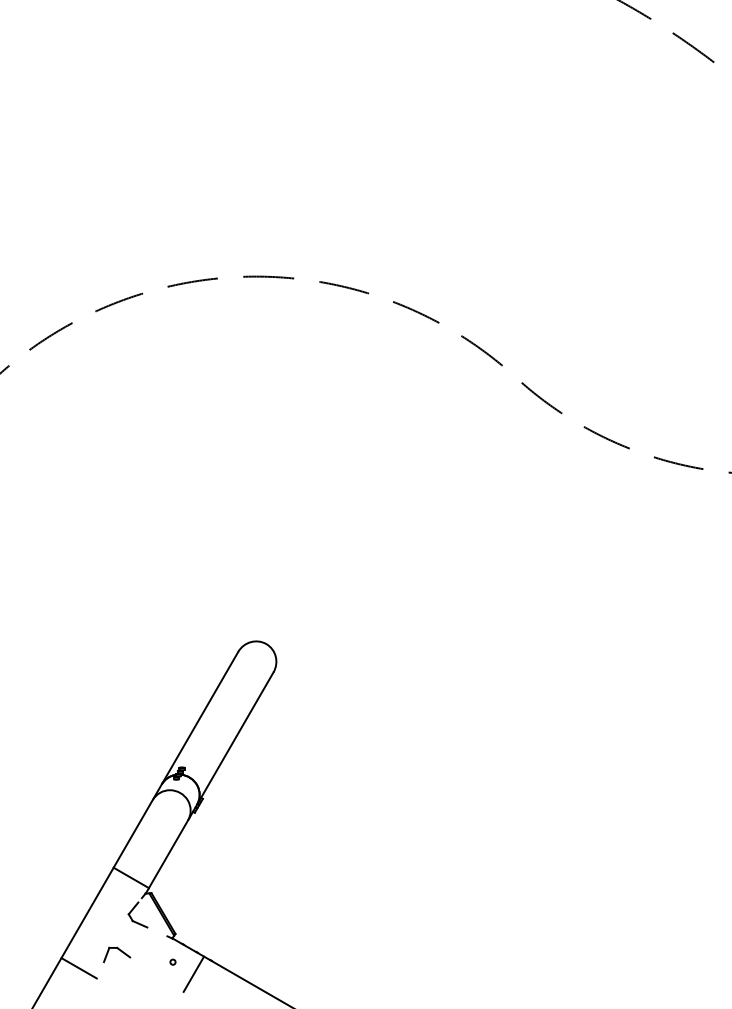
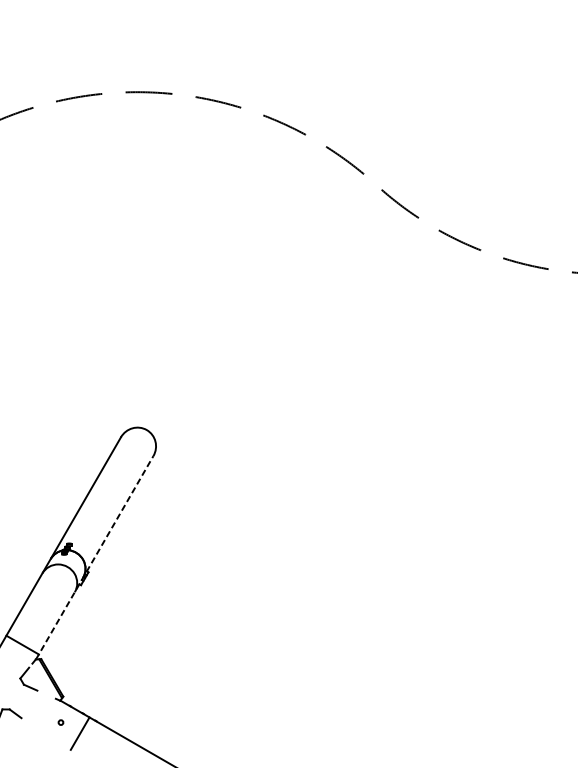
line: (209, 783) -> (94, 558), solid -> dashed

